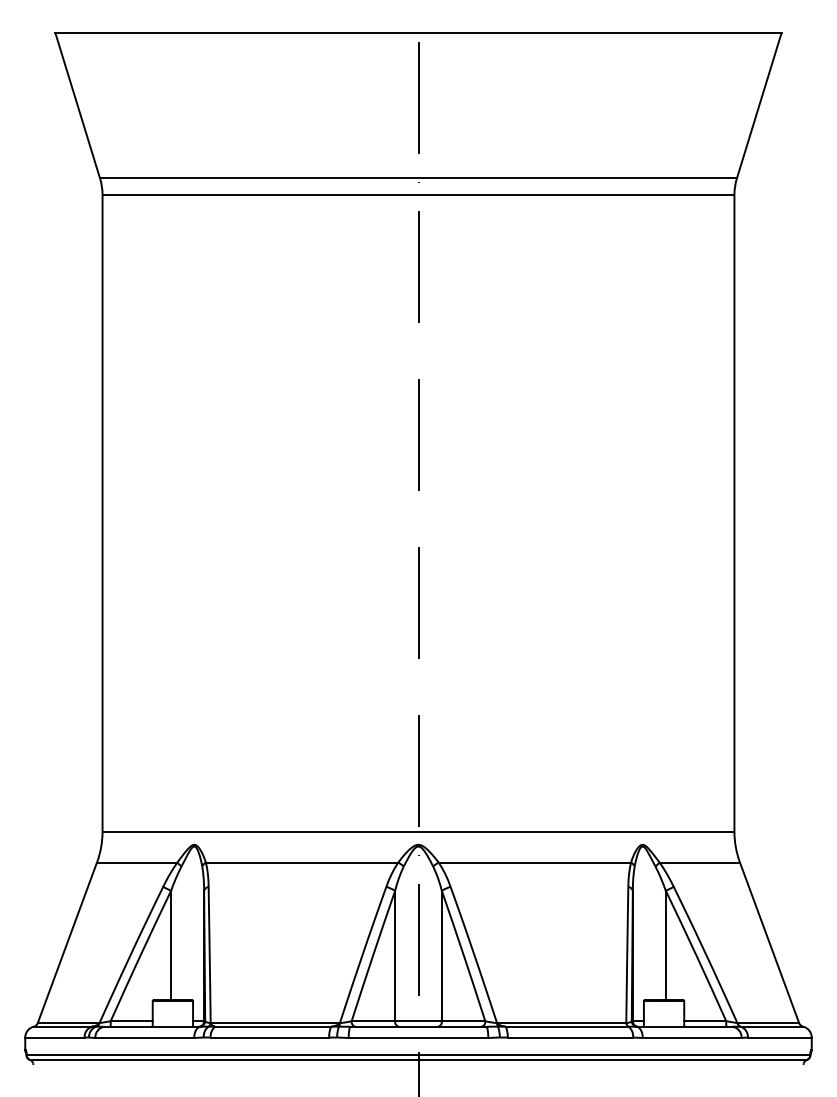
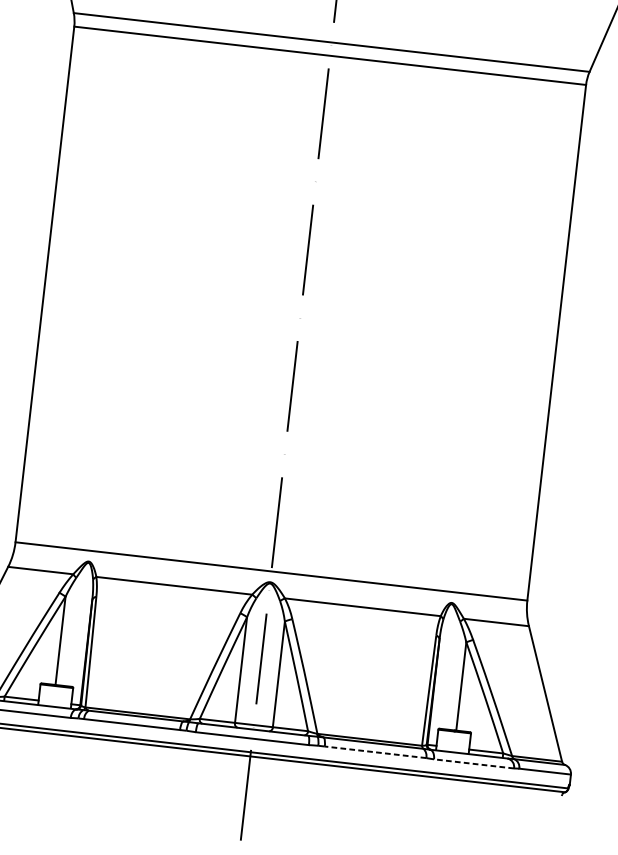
line: (570, 1037) -> (375, 752), solid -> dashed
line: (691, 1038) -> (473, 764), solid -> dashed

